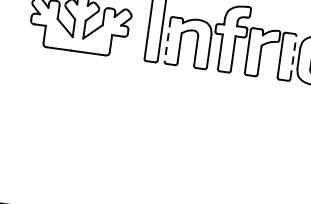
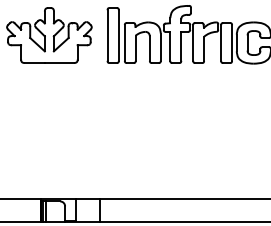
line: (167, 39) -> (124, 42), dashed -> solid
line: (293, 58) -> (232, 43), dashed -> solid

